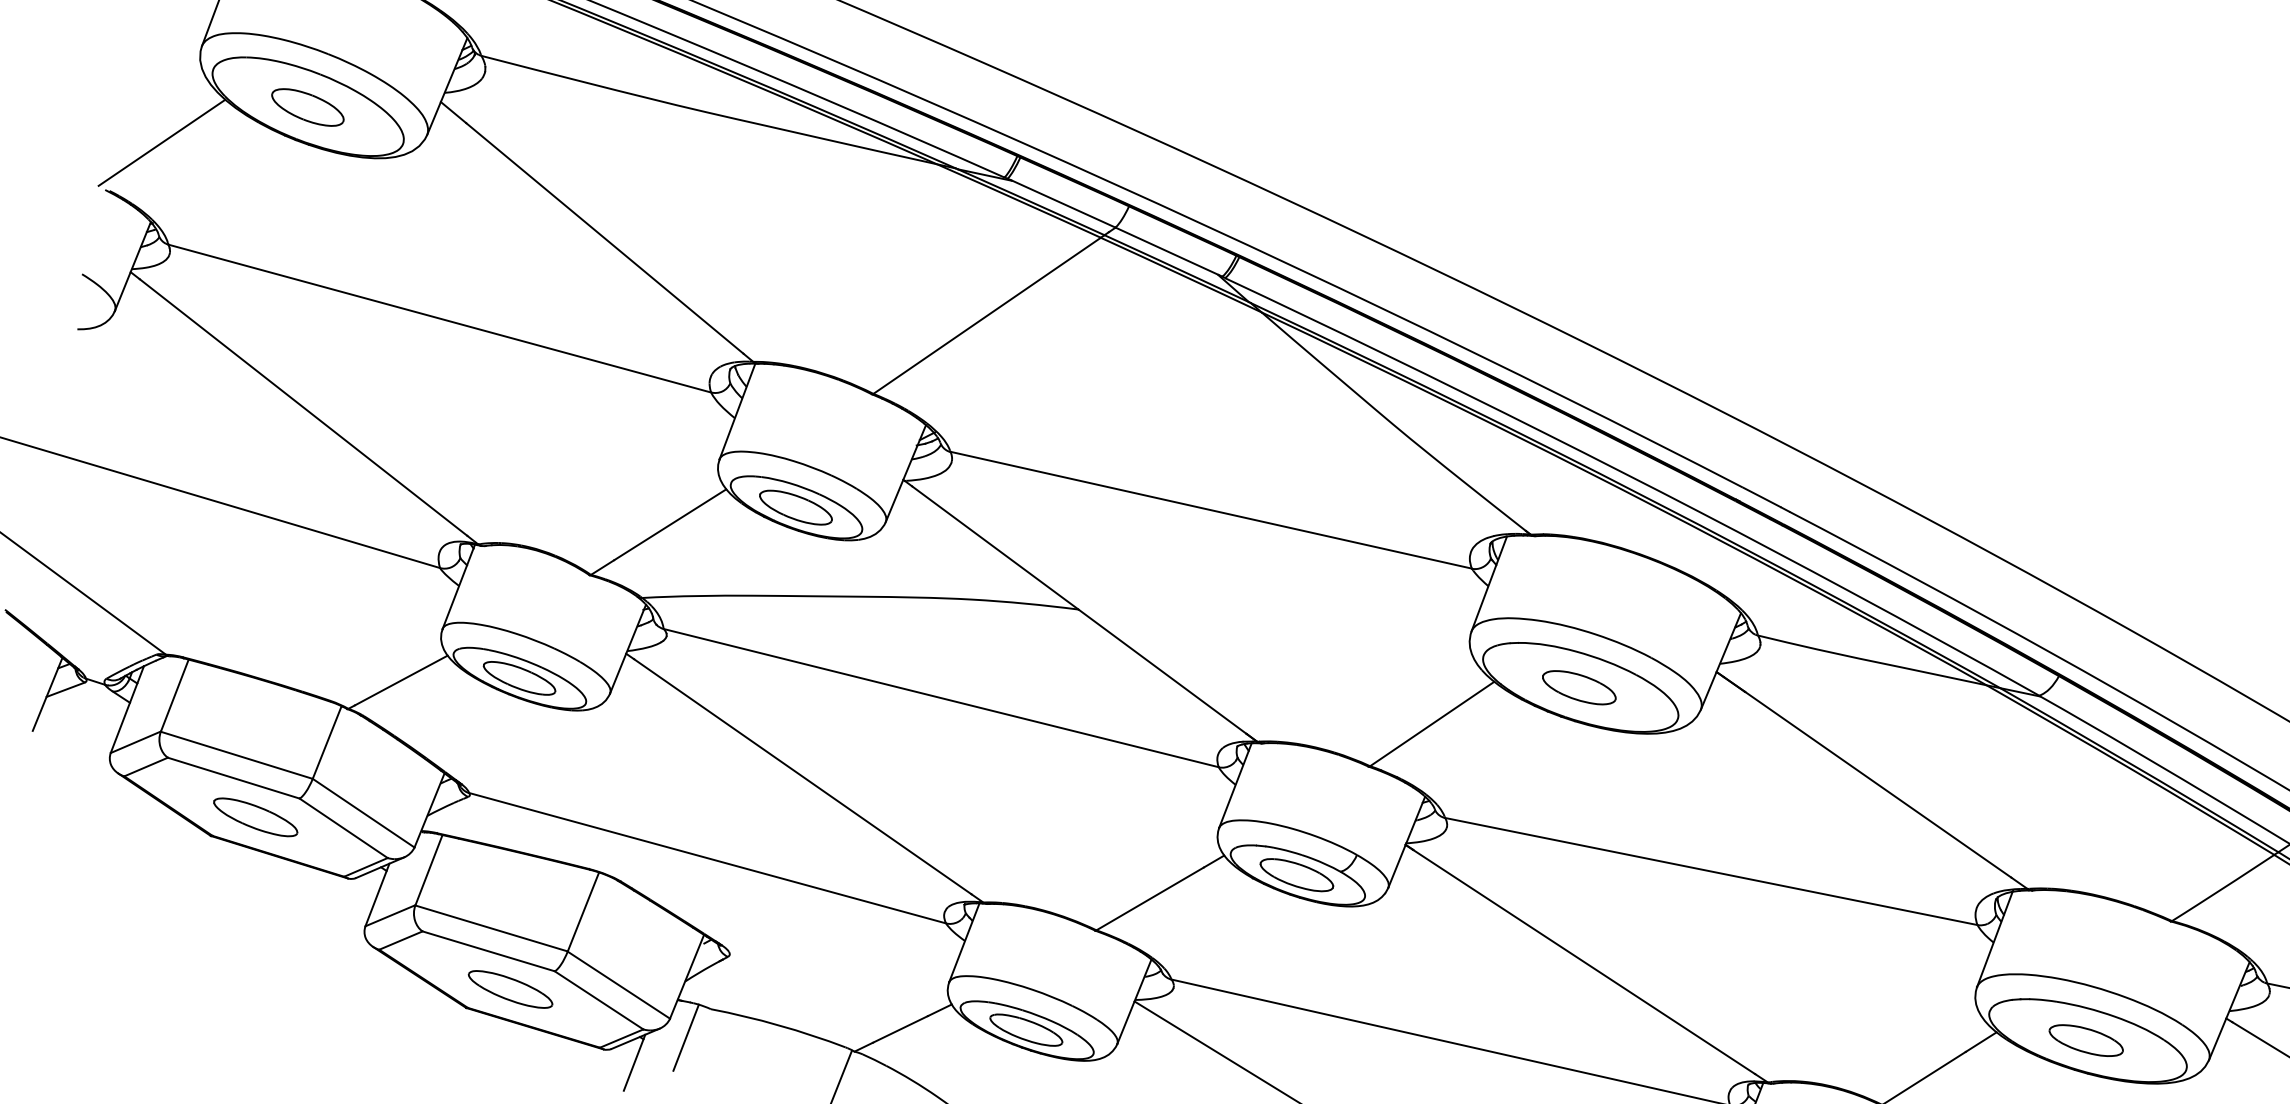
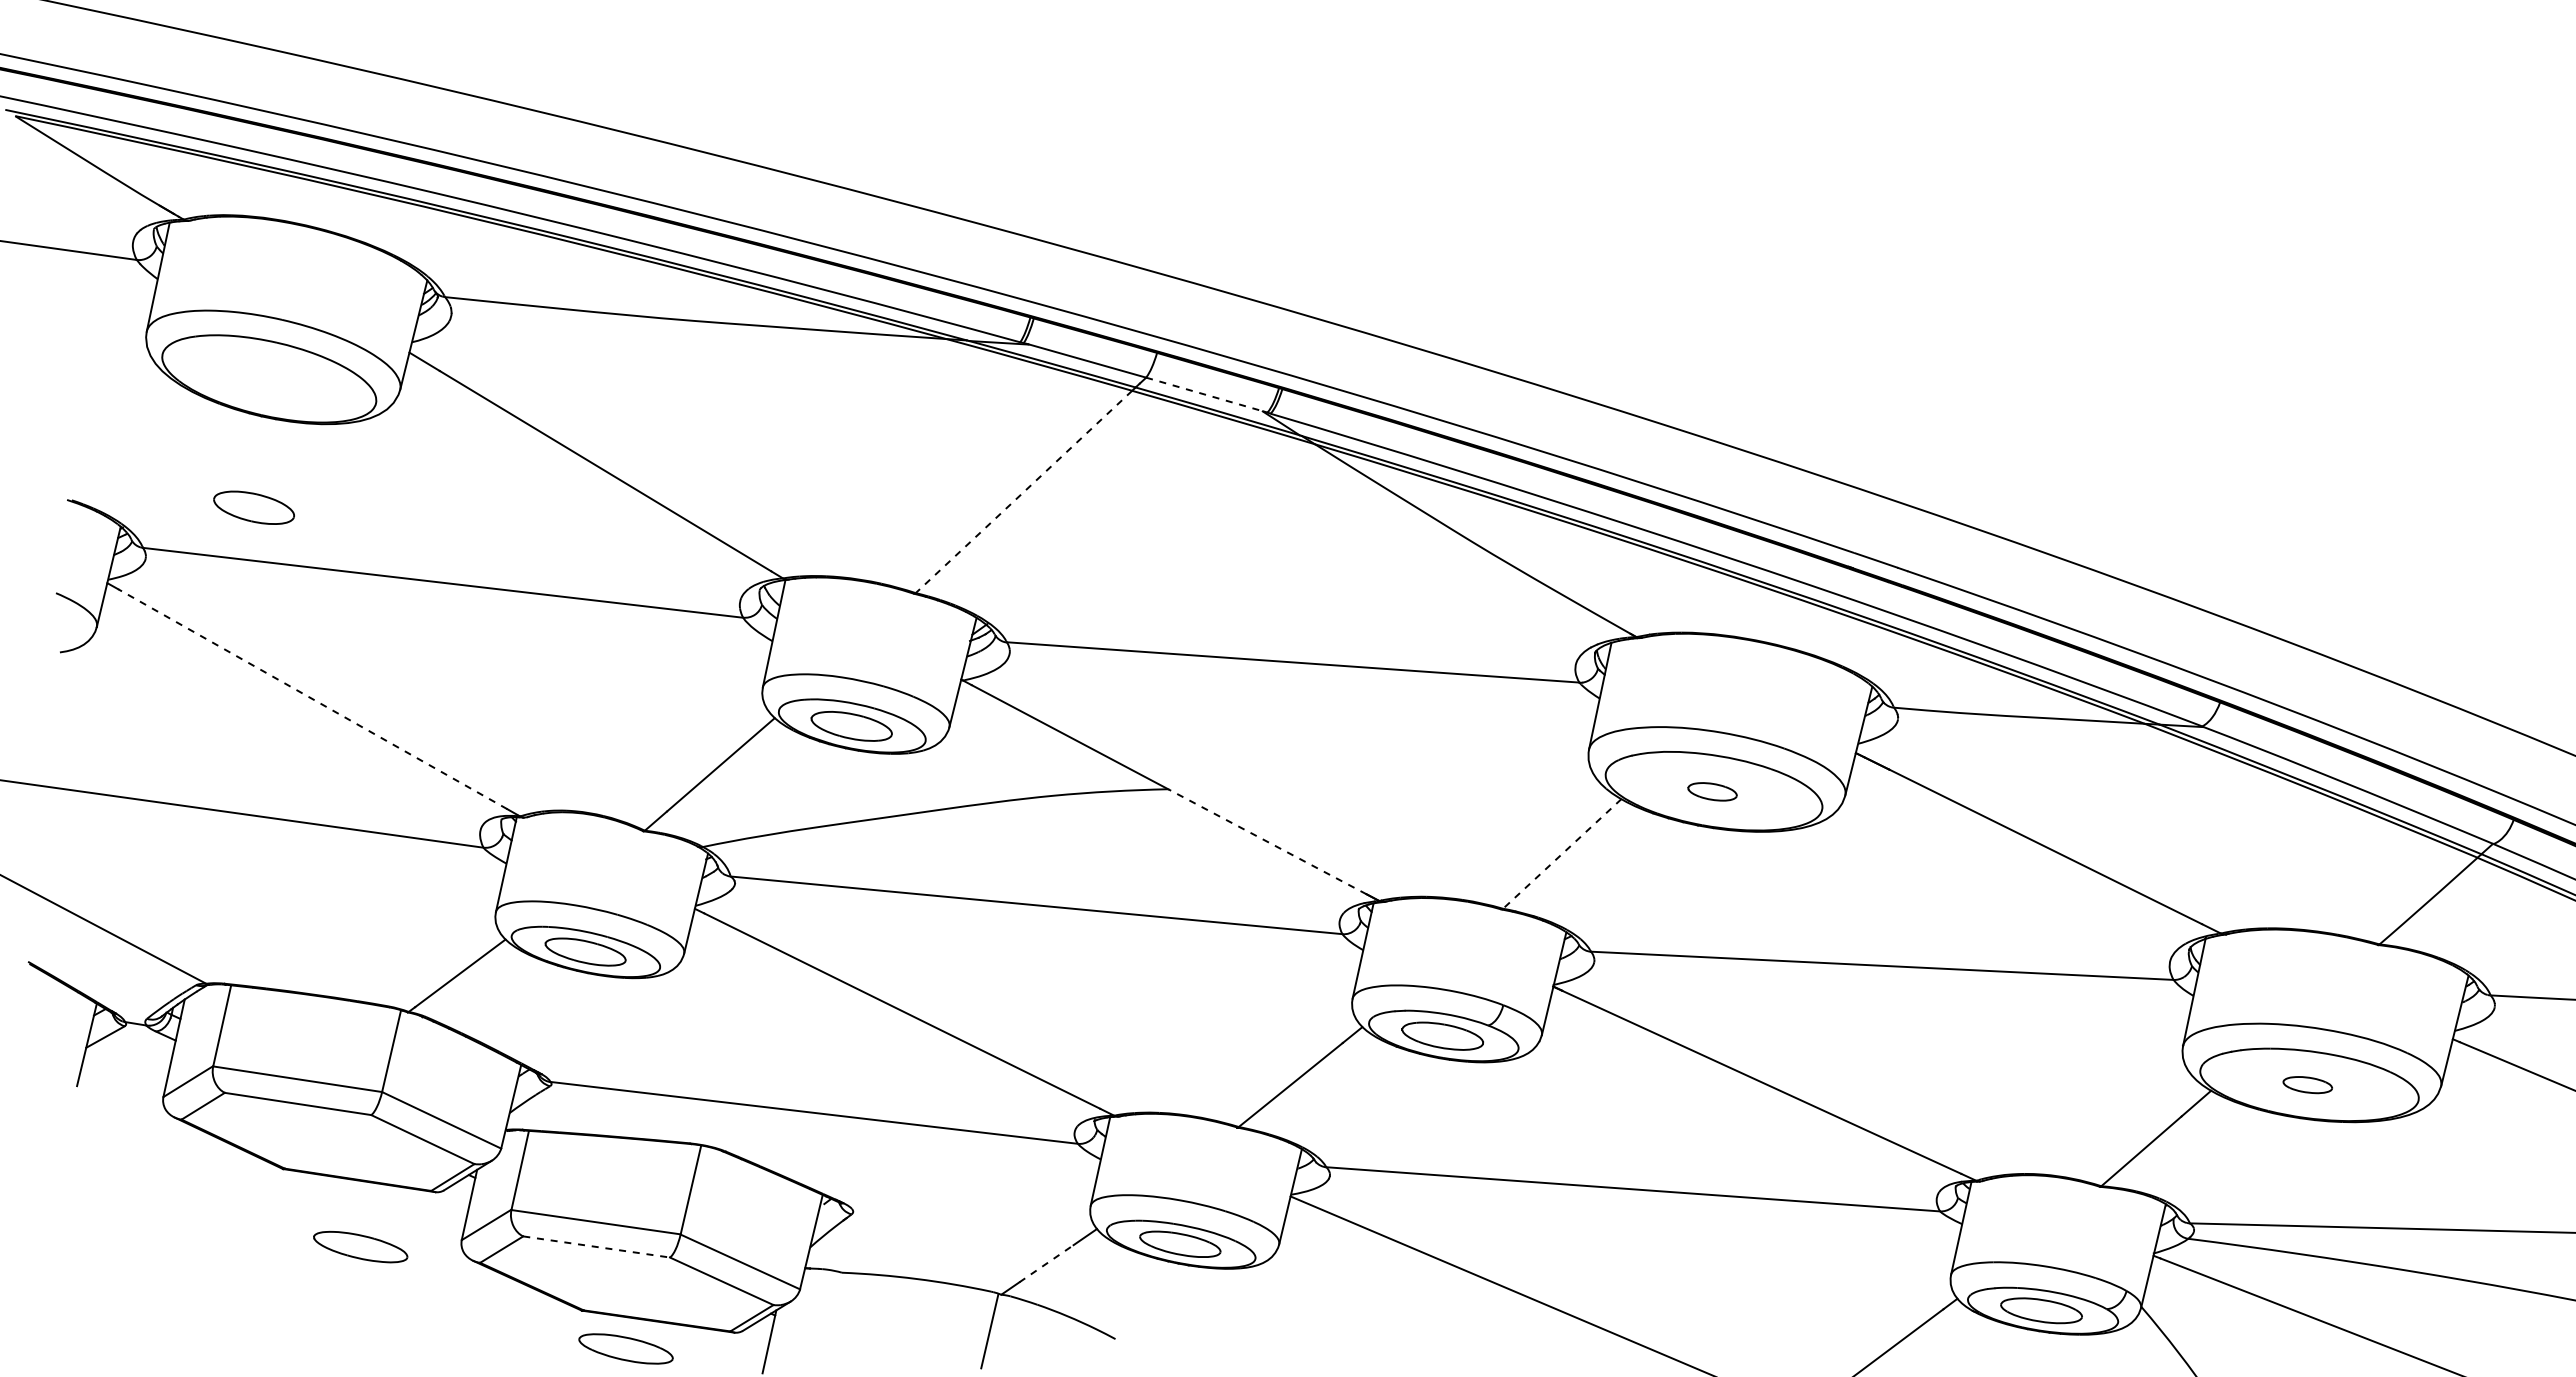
part: (307, 107) -> (253, 507), moved
line: (161, 142) -> (119, 440), removed
line: (1166, 251) -> (1204, 394), solid -> dashed
line: (986, 316) -> (1023, 492), solid -> dashed
line: (303, 406) -> (312, 698), solid -> dashed
line: (1162, 671) -> (1267, 841), solid -> dashed
part: (1579, 687) -> (1712, 791), size x0.6
line: (1432, 723) -> (1562, 853), solid -> dashed
part: (255, 817) -> (360, 1247), moved
line: (489, 951) -> (597, 1247), solid -> dashed
part: (510, 988) -> (625, 1348), moved
line: (900, 1029) -> (1046, 1263), solid -> dashed
line: (686, 1037) -> (820, 1306), removed
part: (2086, 1039) -> (2307, 1084), size x0.6

